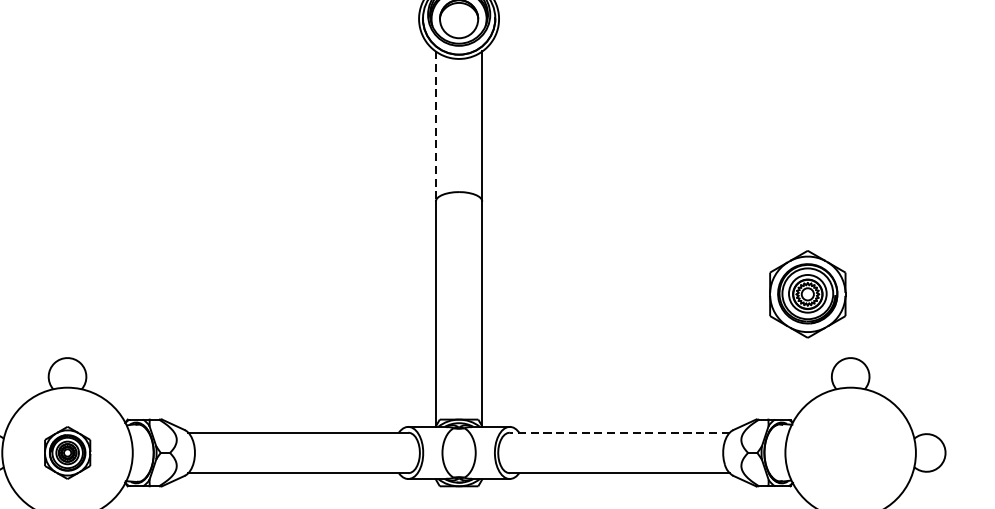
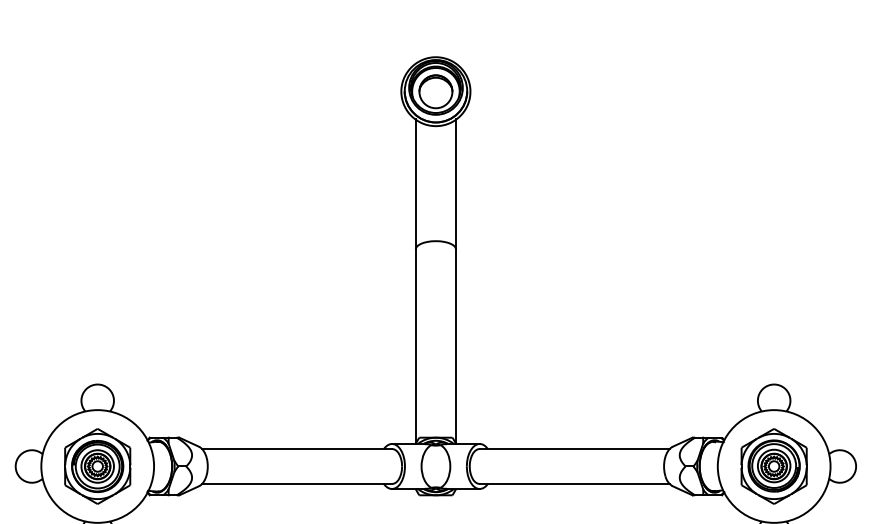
line: (435, 126) -> (415, 184), dashed -> solid
part: (807, 294) -> (773, 466), moved
line: (619, 432) -> (574, 448), dashed -> solid
part: (67, 452) -> (97, 466), size x1.67

